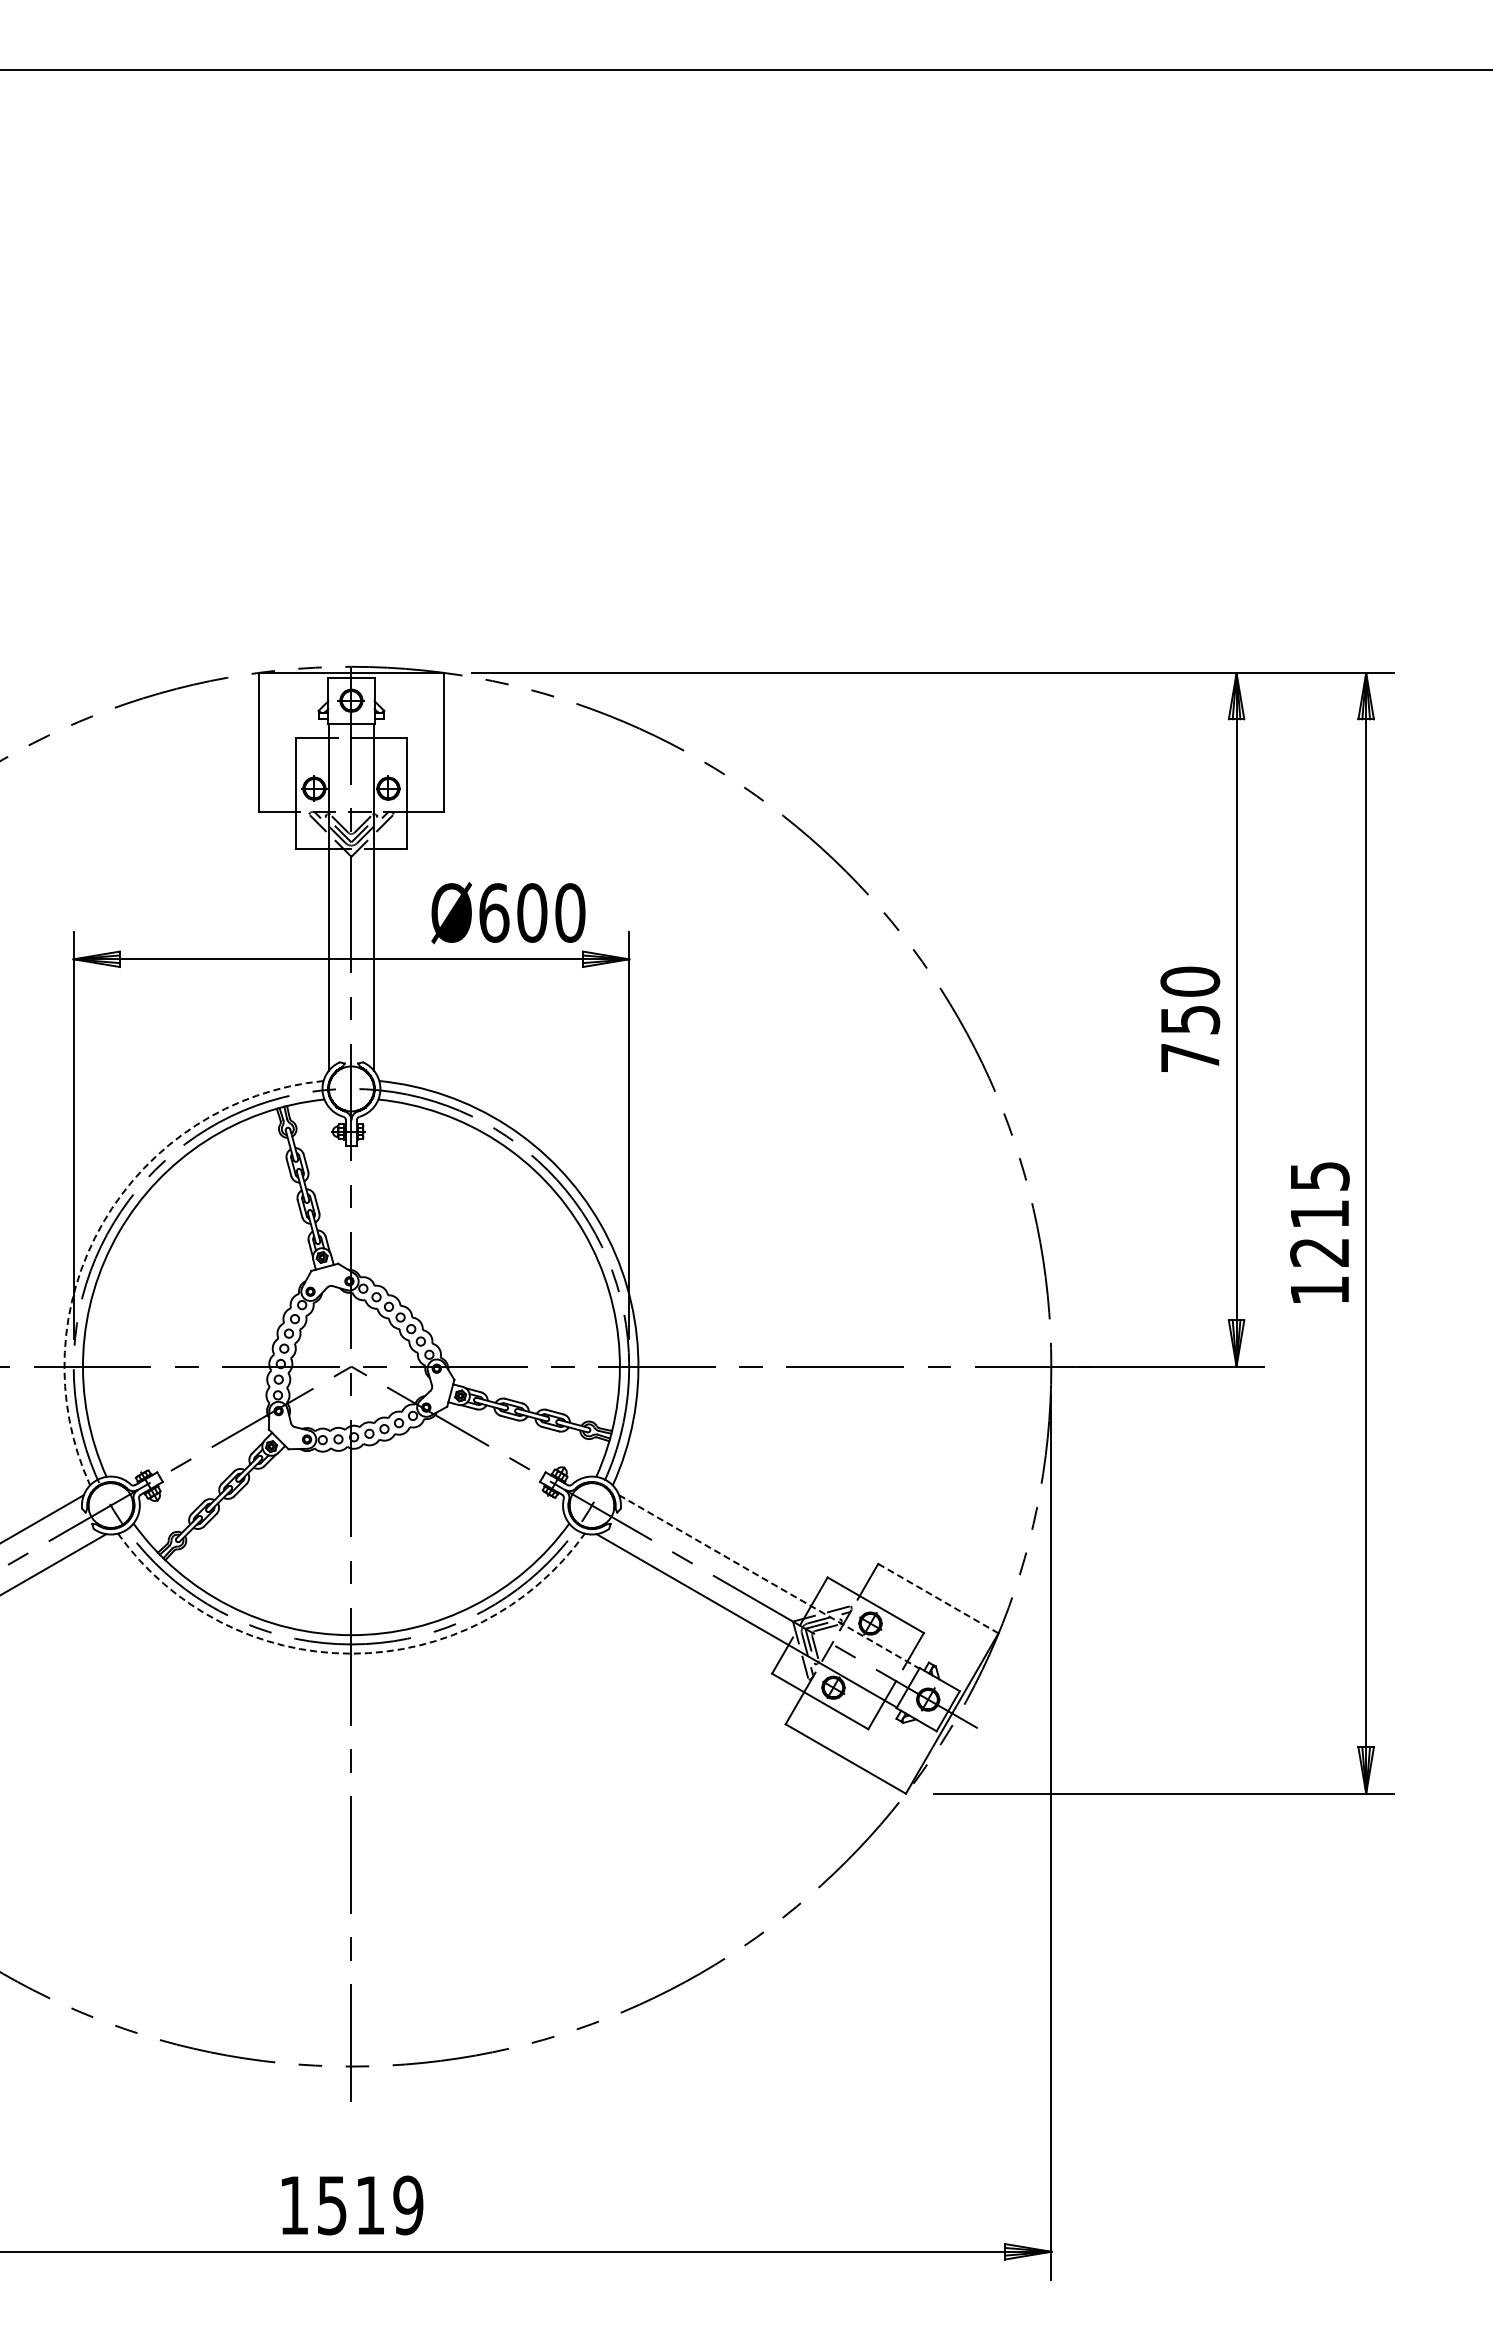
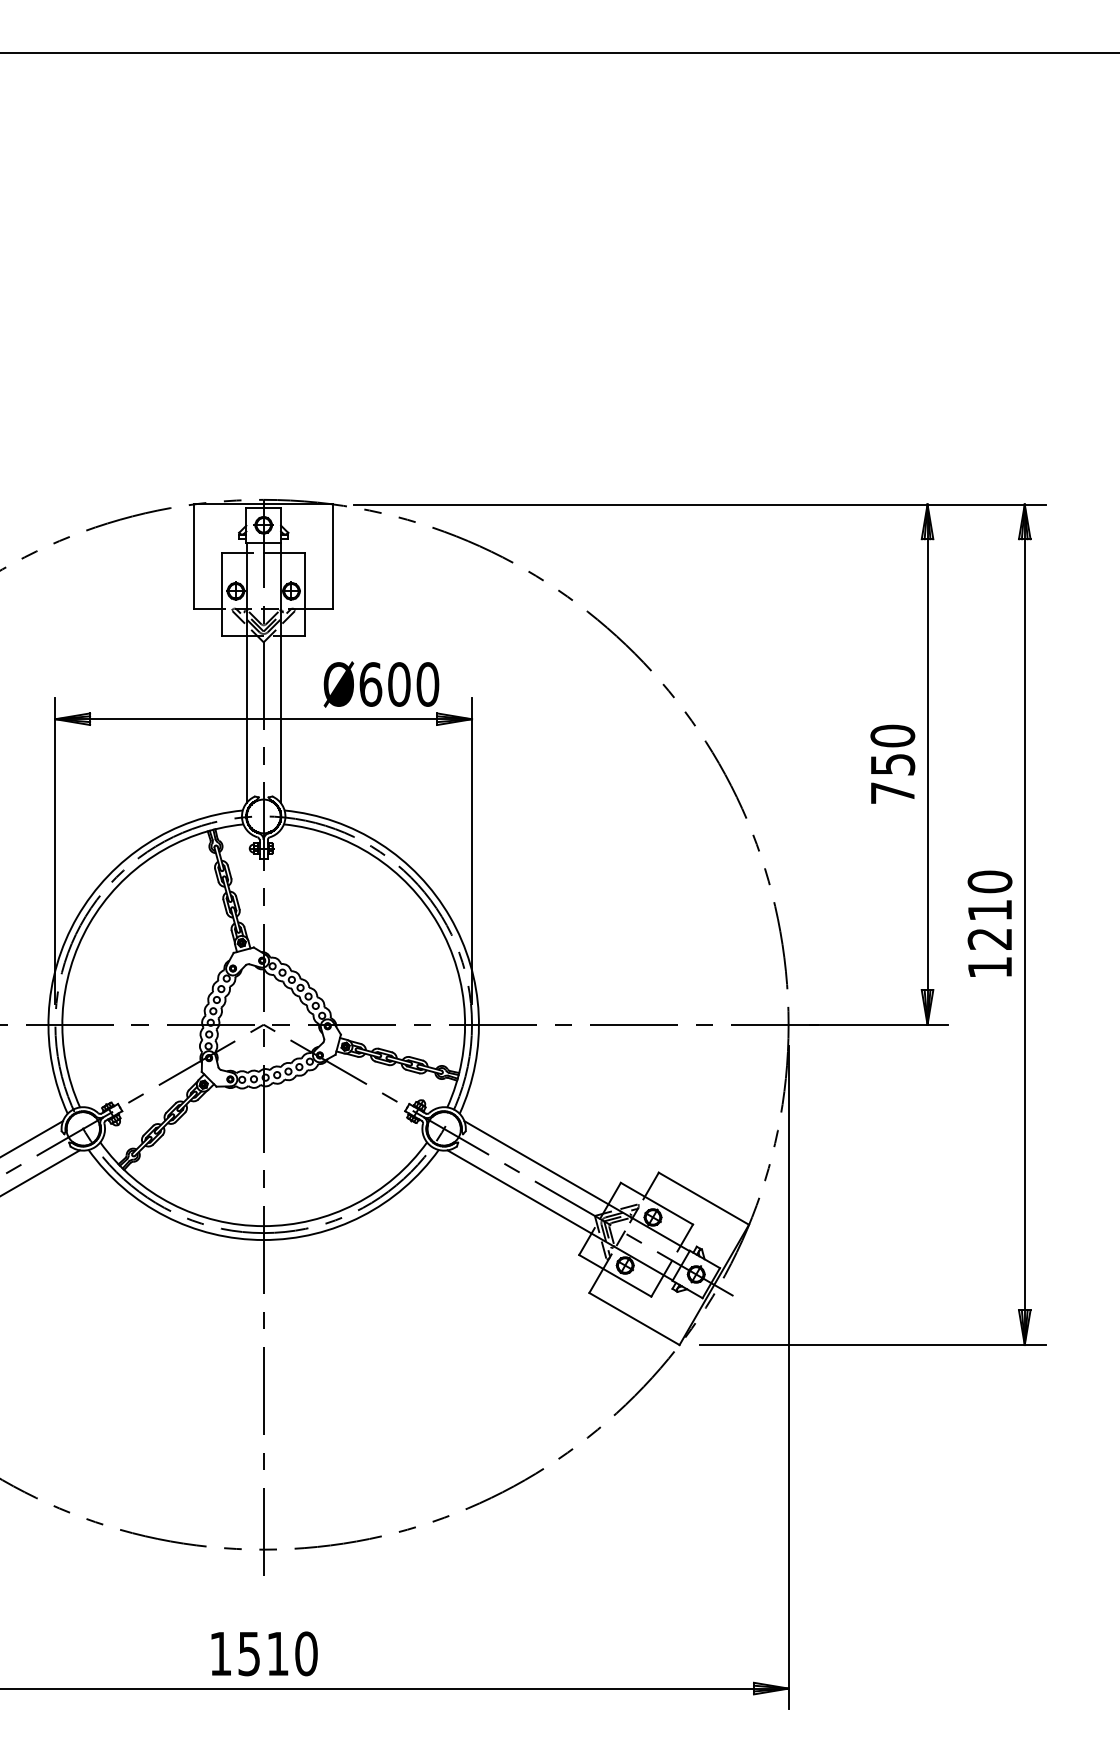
text: (1319, 1176) -> (989, 882), 1215 -> 1210
arc: (102, 1223) -> (77, 917), dashed -> solid
line: (769, 1582) -> (577, 1186), dashed -> solid
line: (938, 1598) -> (704, 1198), dashed -> solid
arc: (351, 1653) -> (263, 1239), dashed -> solid
text: (408, 2205) -> (306, 1653), 1519 -> 1510

